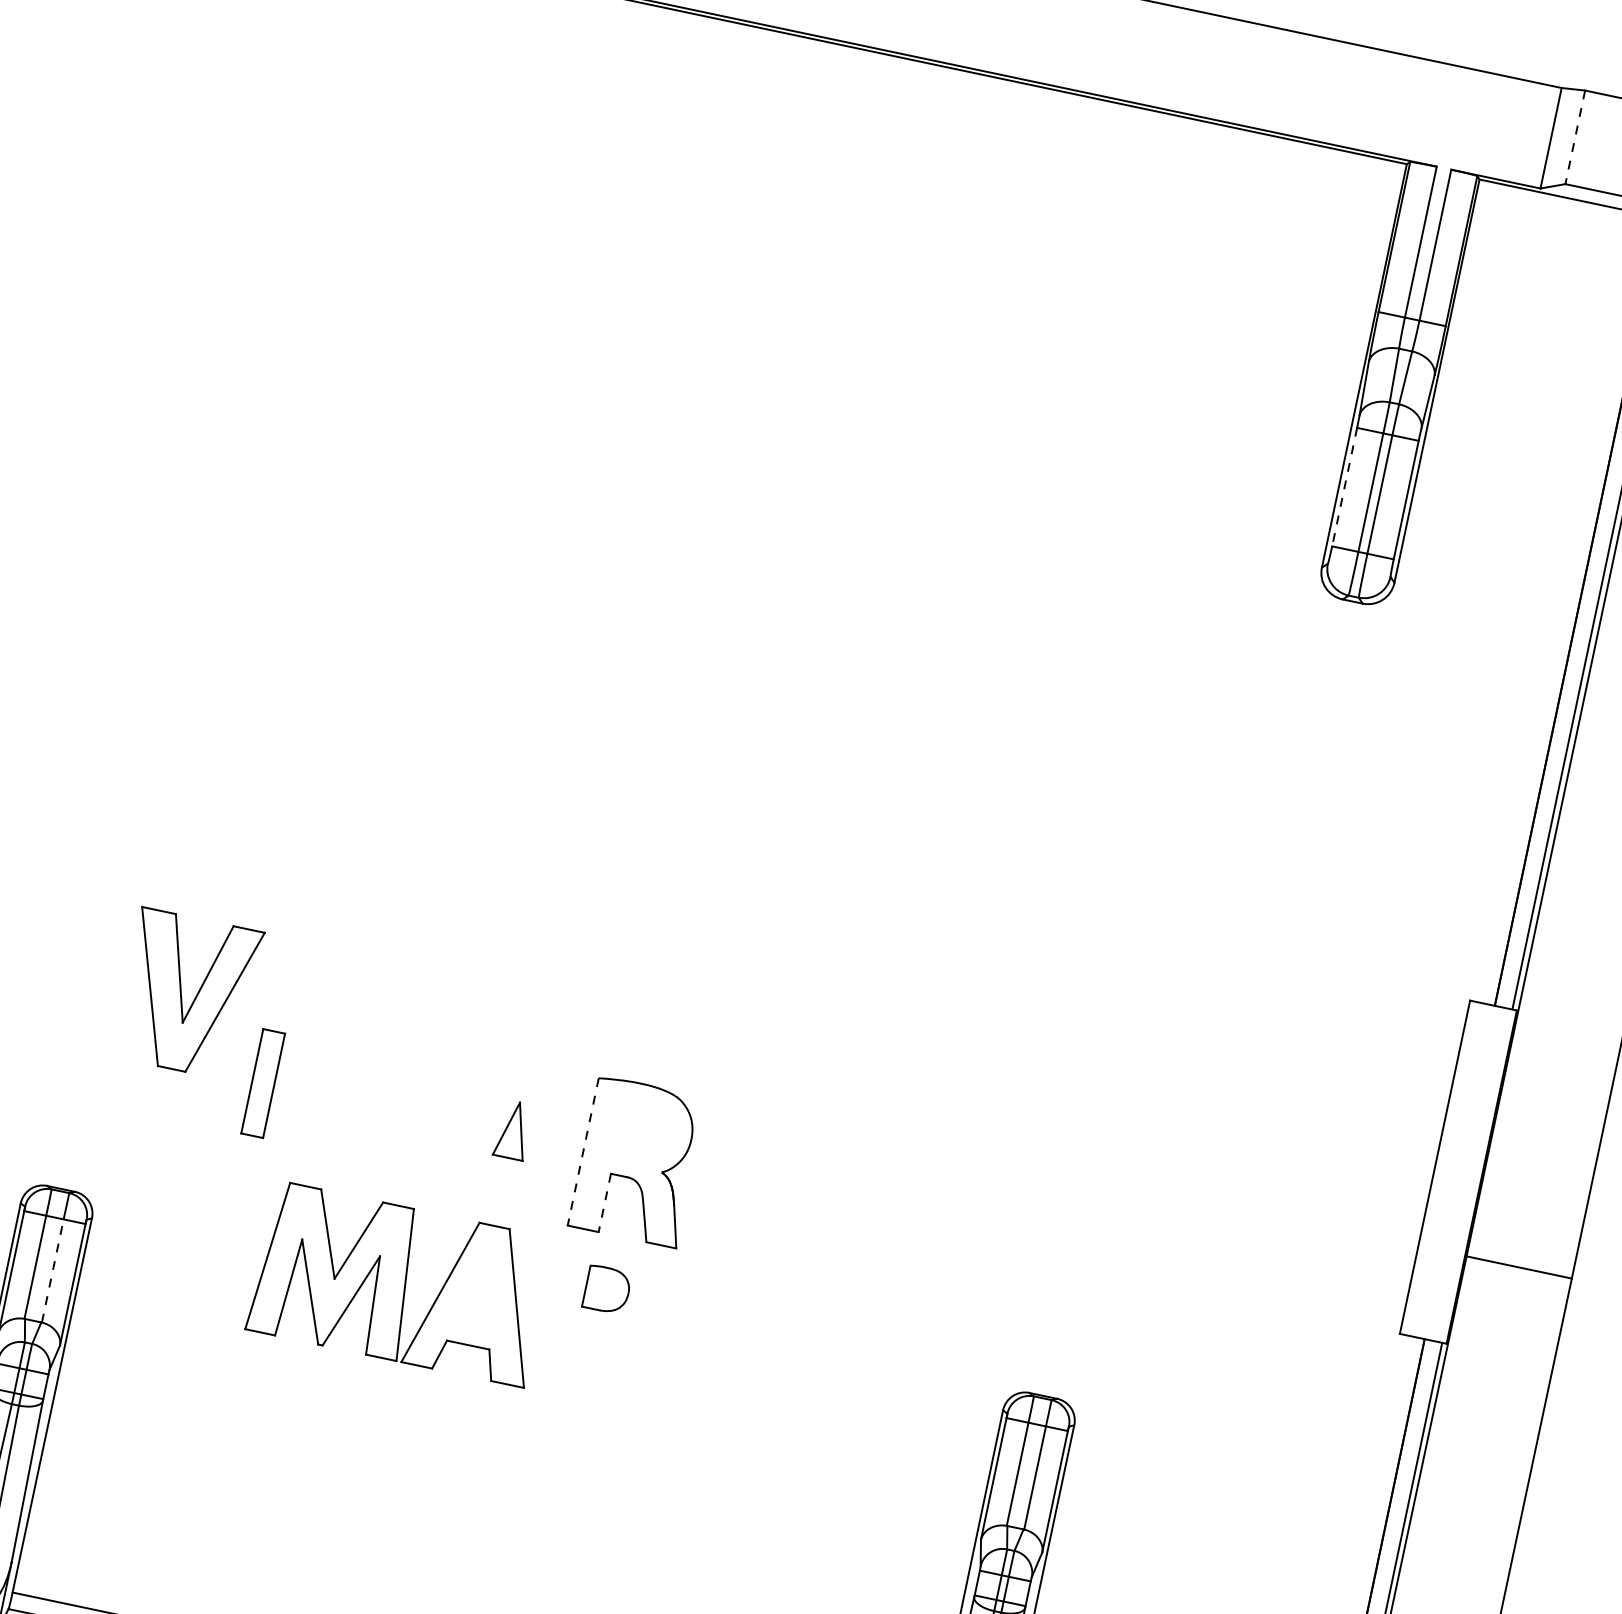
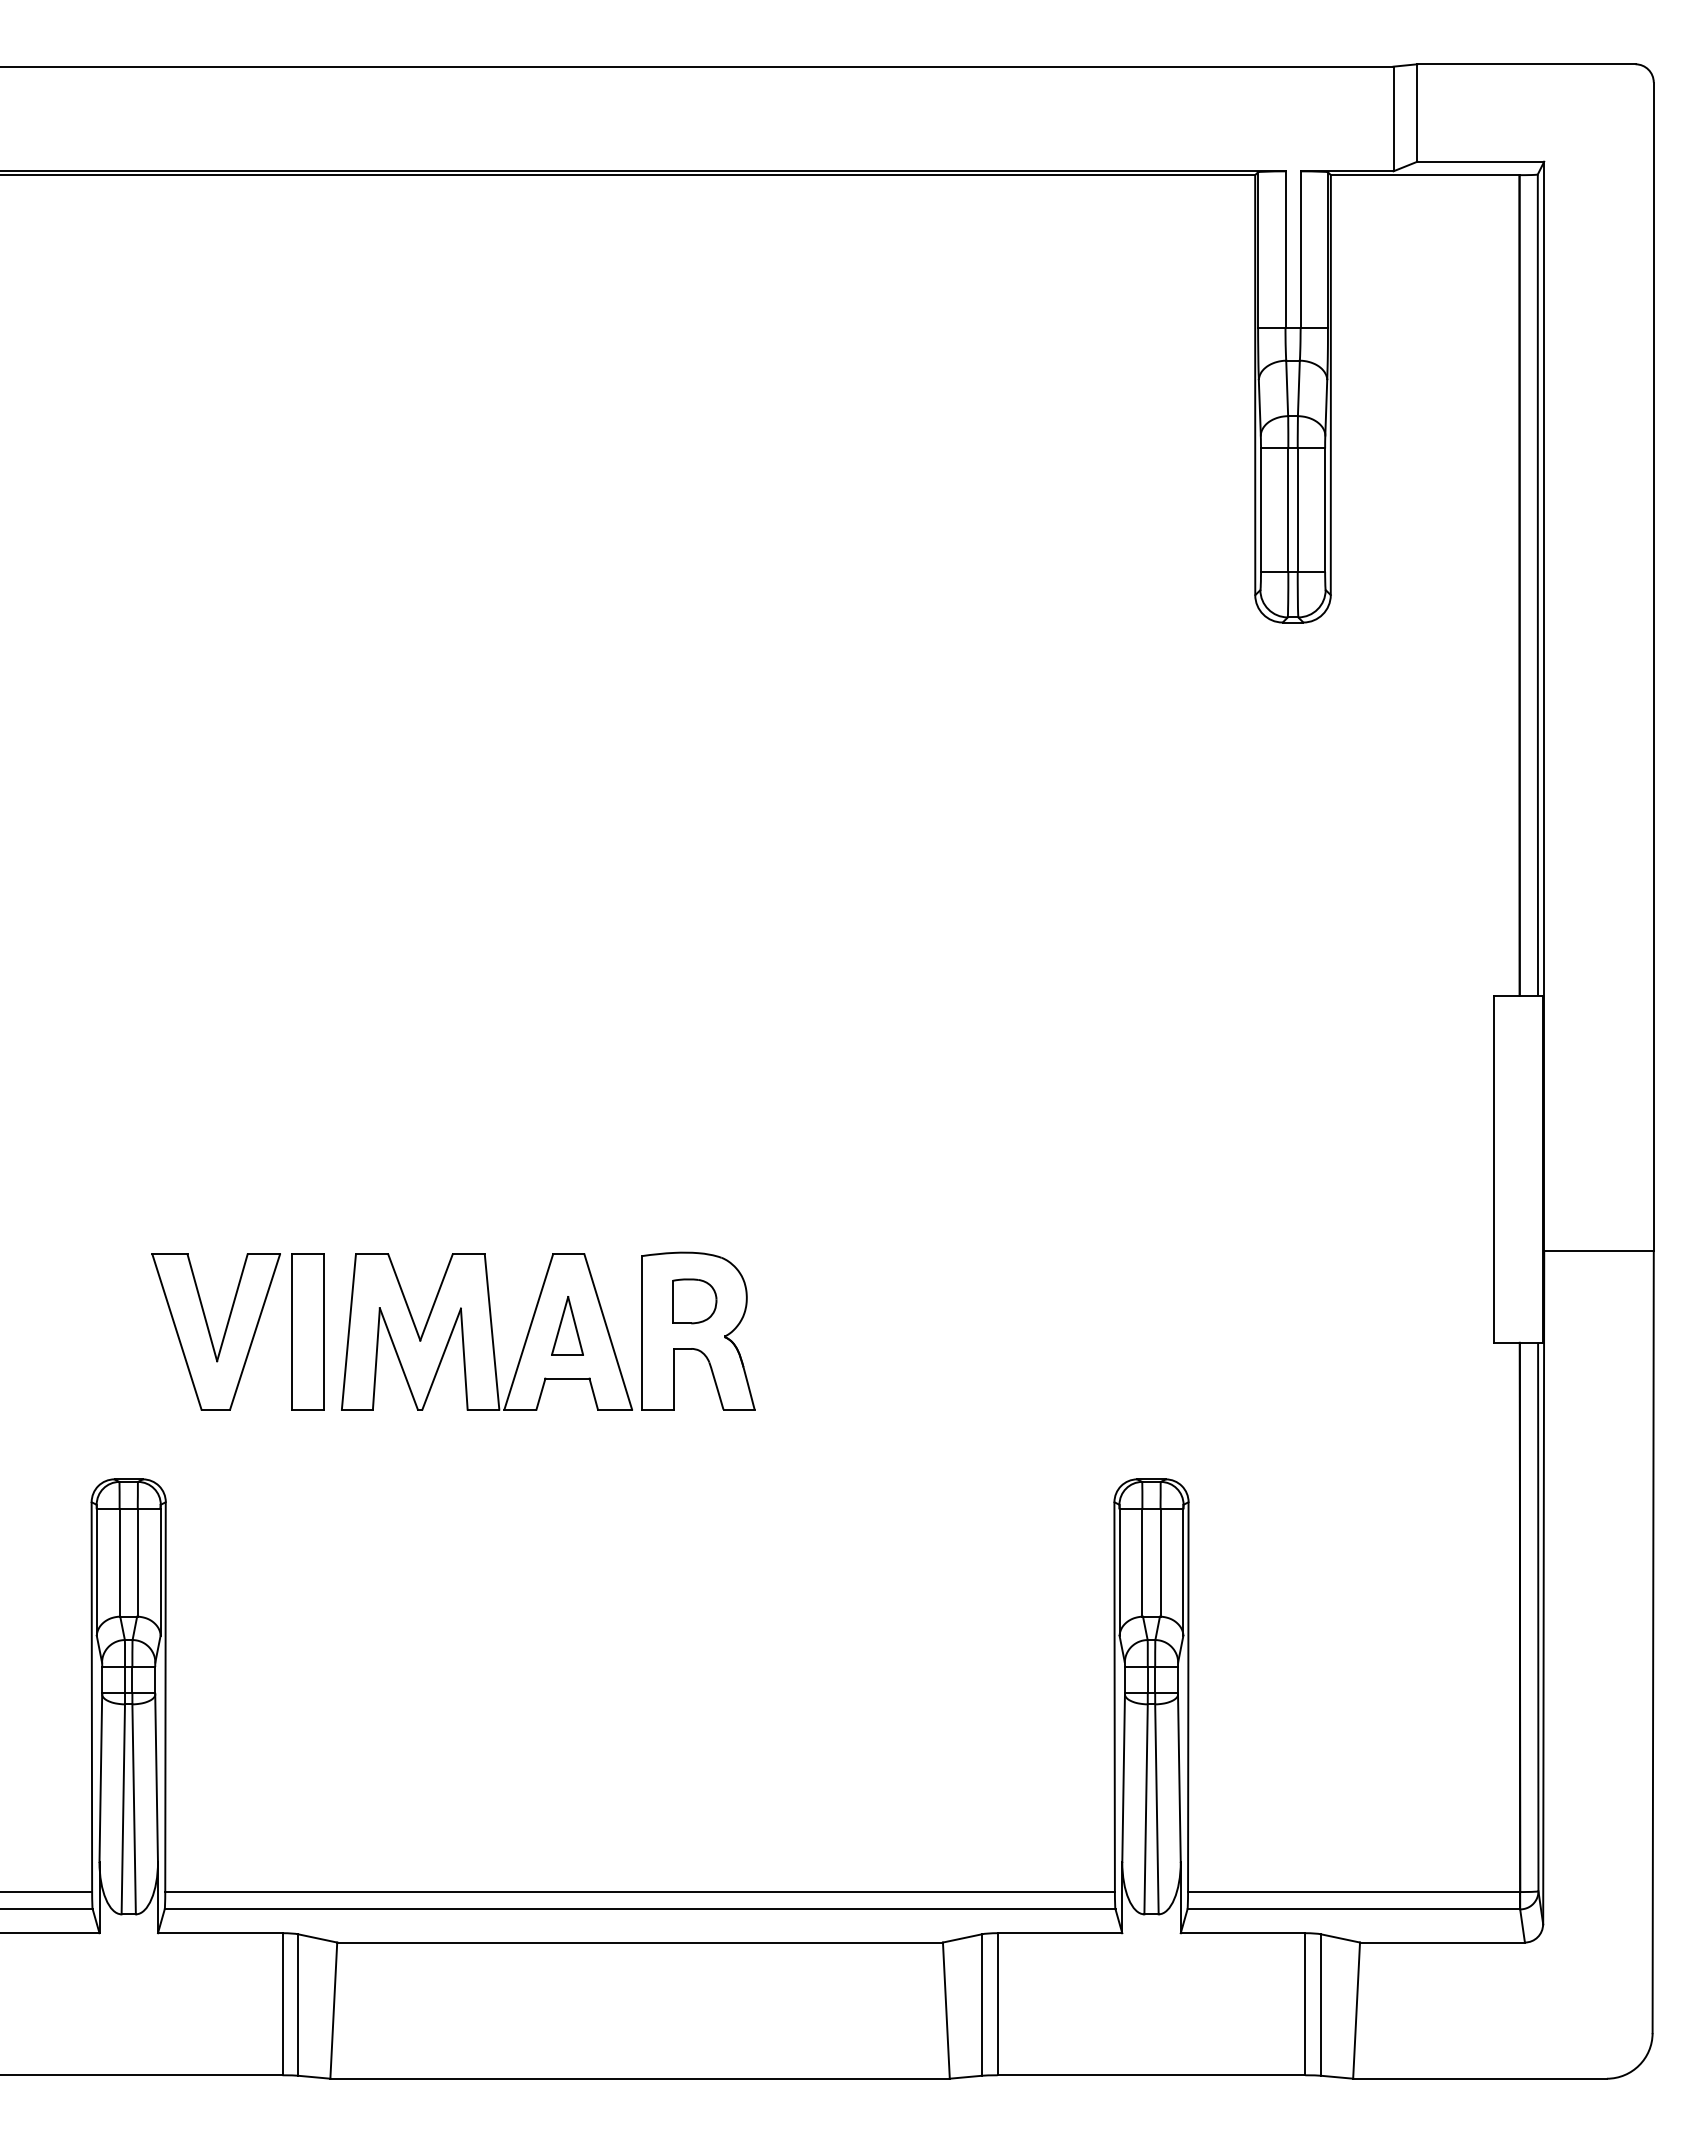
line: (1575, 137) -> (1417, 113), dashed -> solid
line: (1345, 487) -> (1261, 510), dashed -> solid
part: (187, 993) -> (215, 1331), moved
part: (262, 1082) -> (307, 1331), size x1.43
line: (583, 1151) -> (641, 1332), dashed -> solid
line: (604, 1203) -> (673, 1379), dashed -> solid
line: (52, 1271) -> (137, 1563), dashed -> solid
part: (399, 1283) -> (486, 1331), moved
part: (607, 1289) -> (694, 1301), moved

